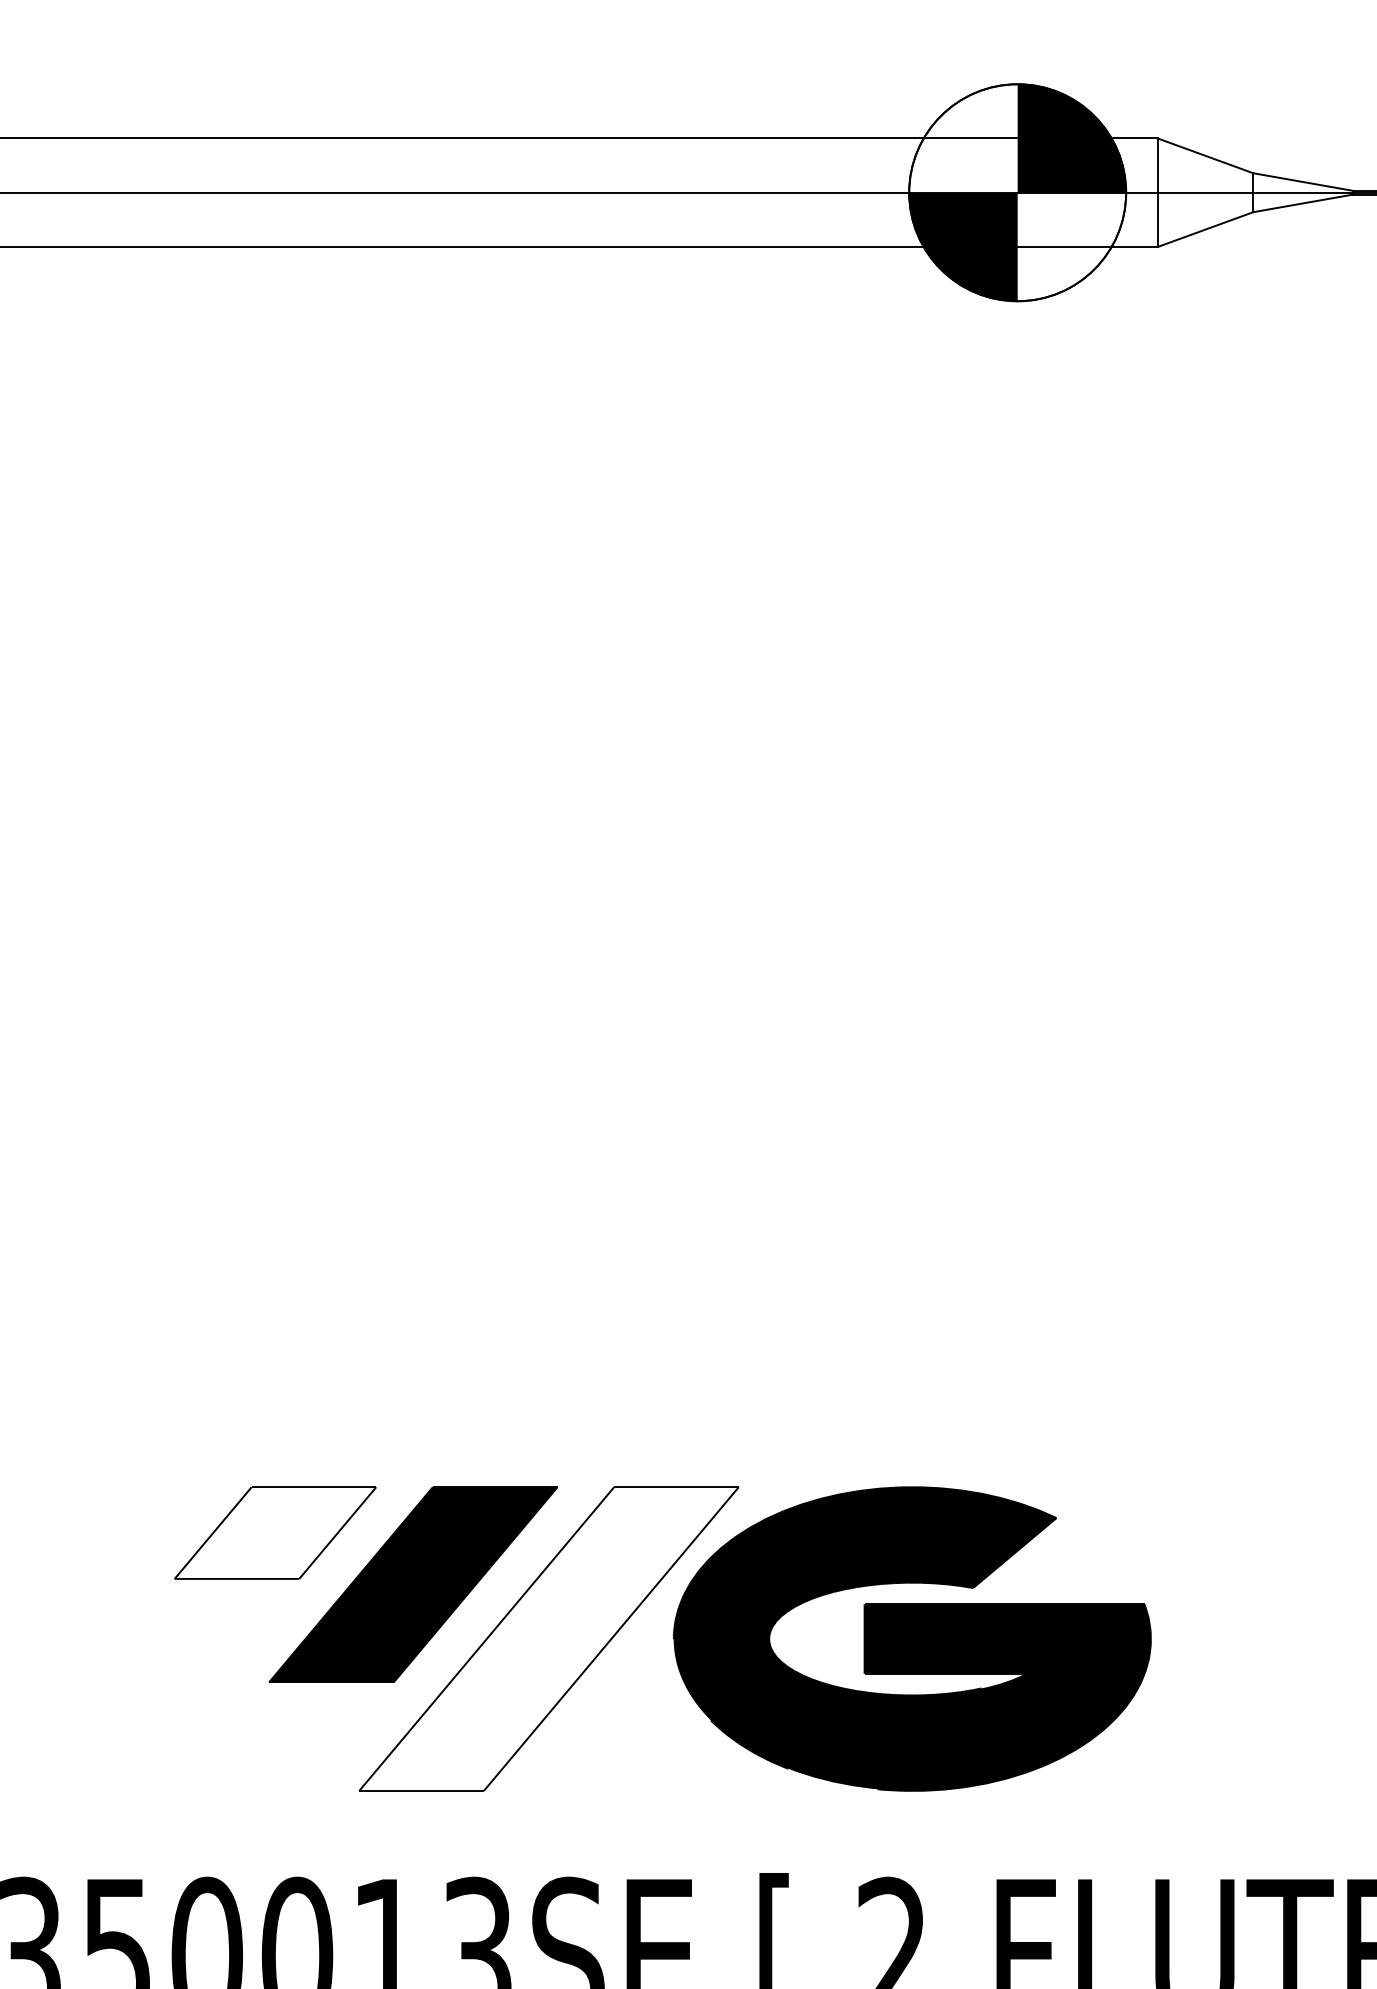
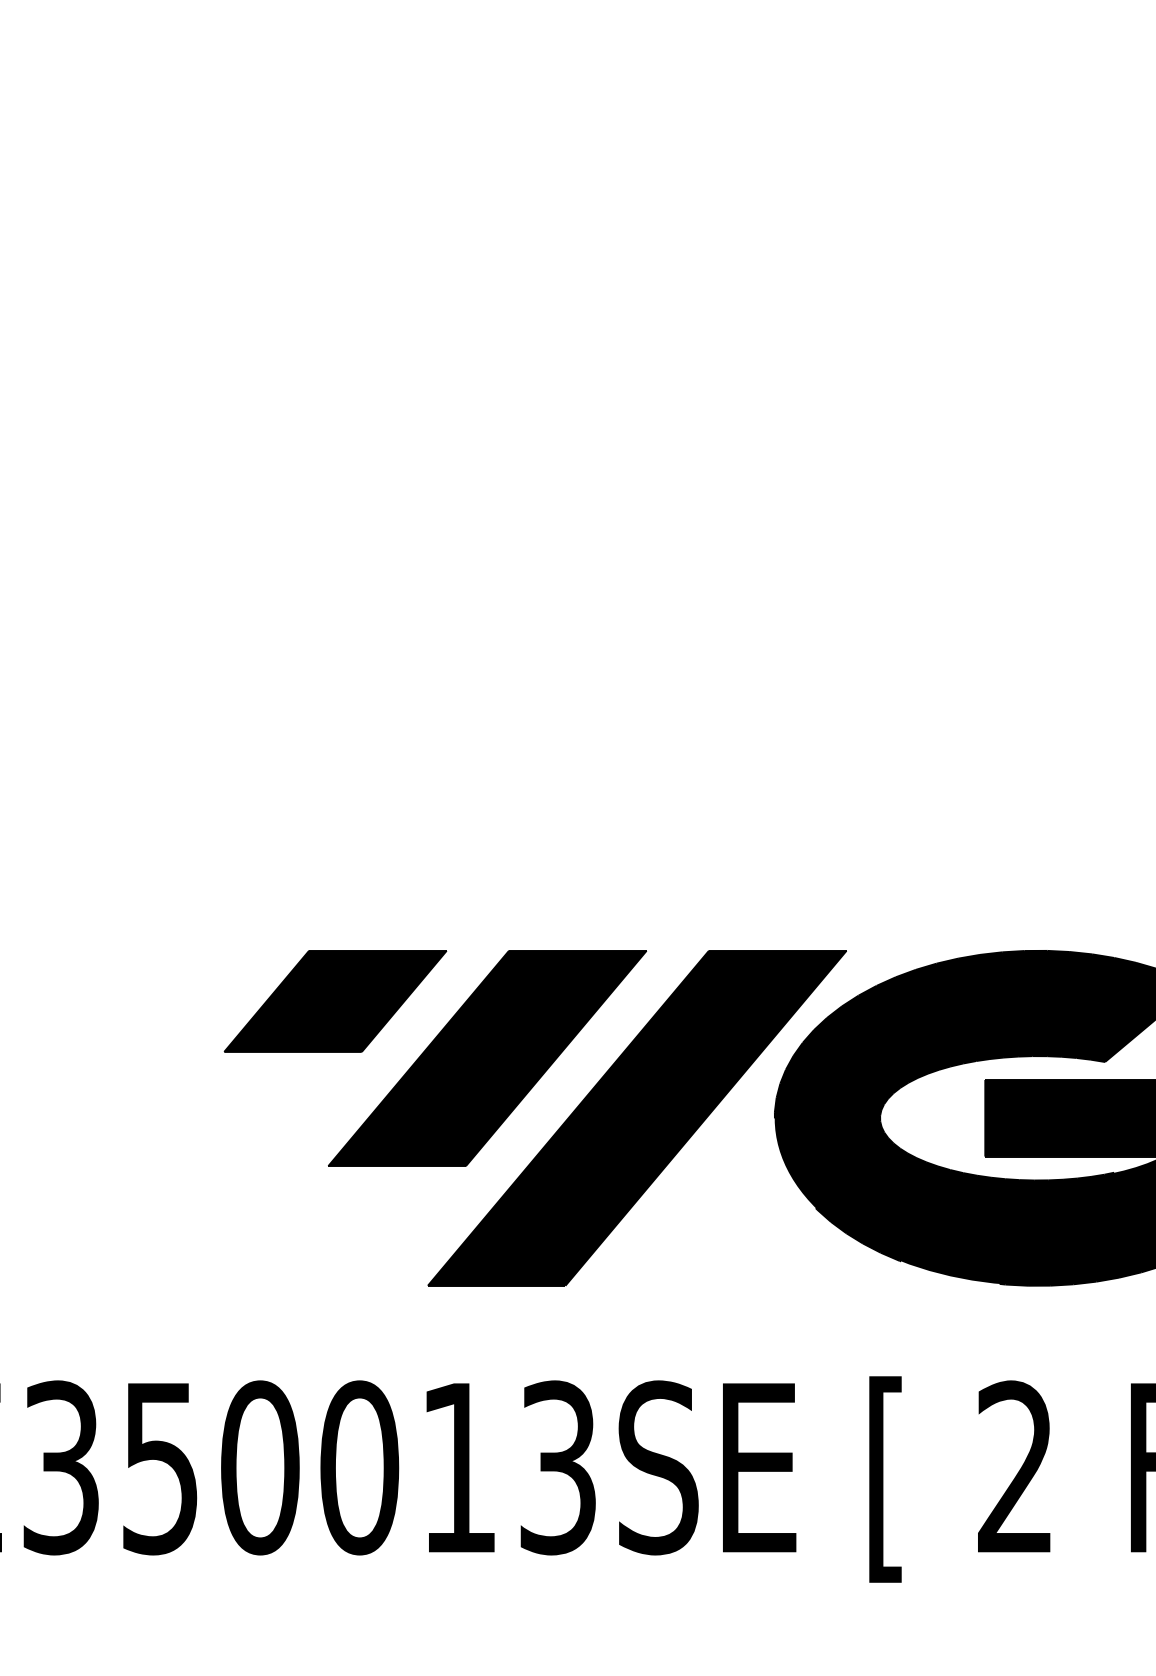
fill: (275, 1532) -> (335, 1000), added
fill: (548, 1638) -> (636, 1117), added

